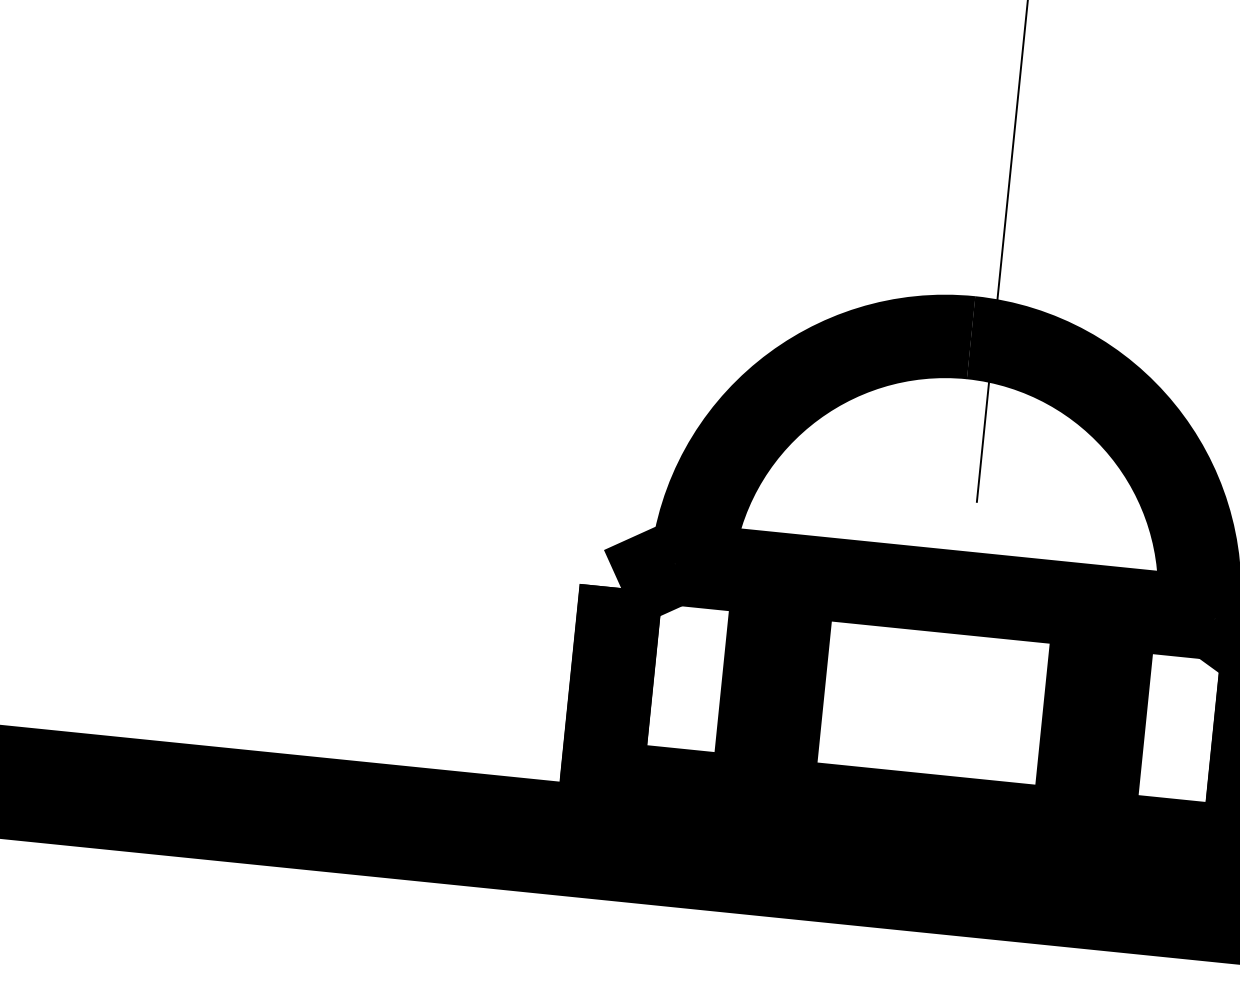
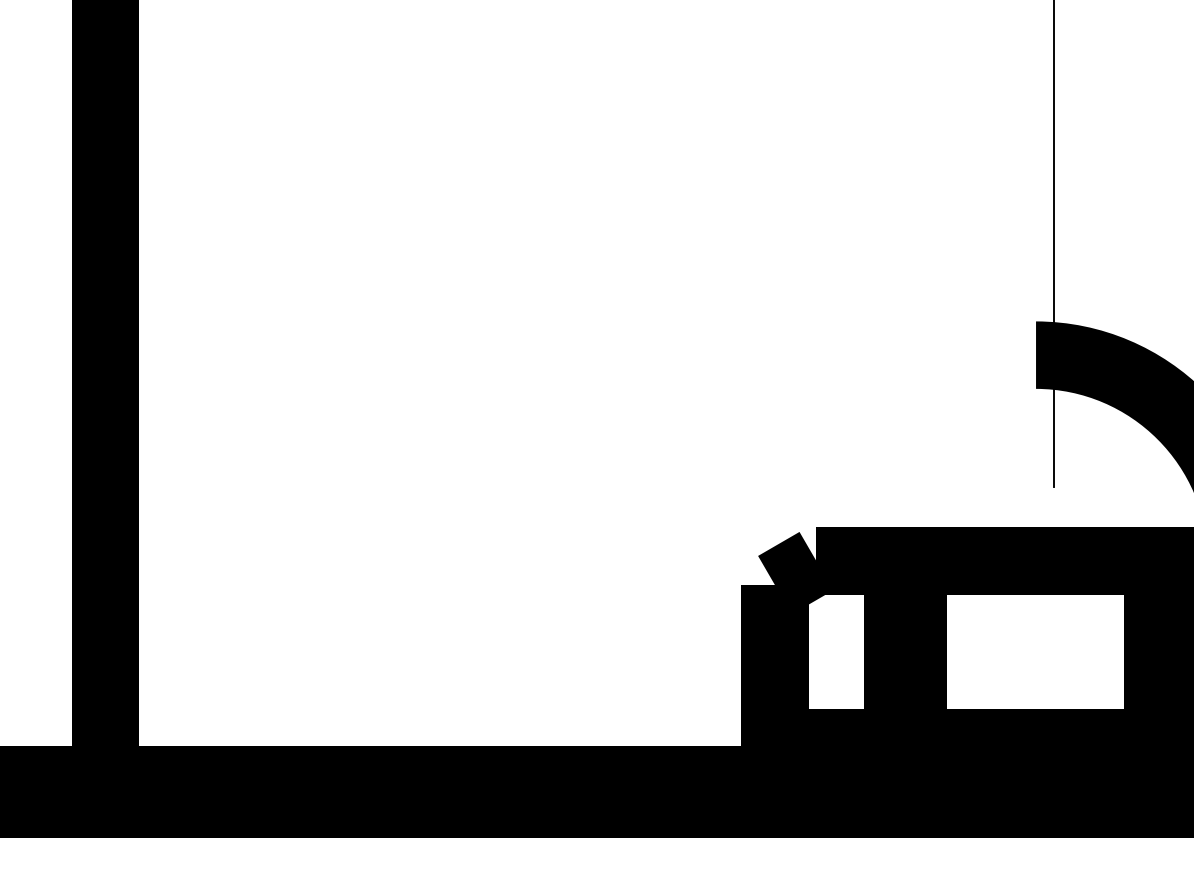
fill: (813, 429) -> (916, 441), removed

